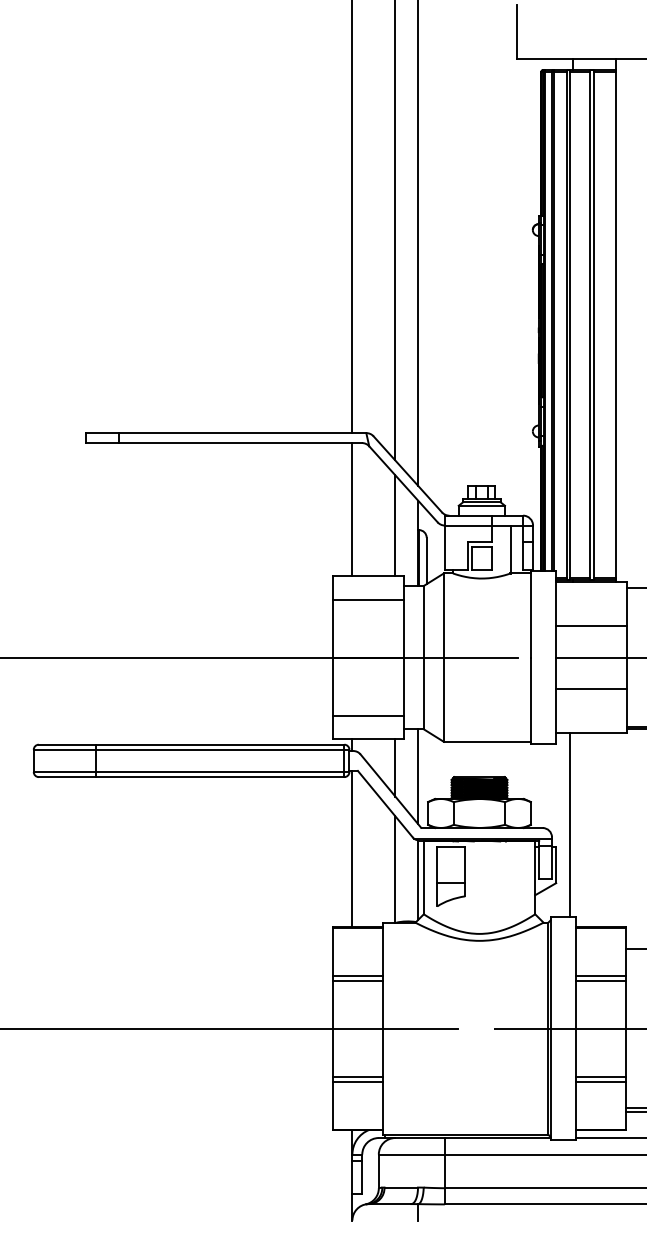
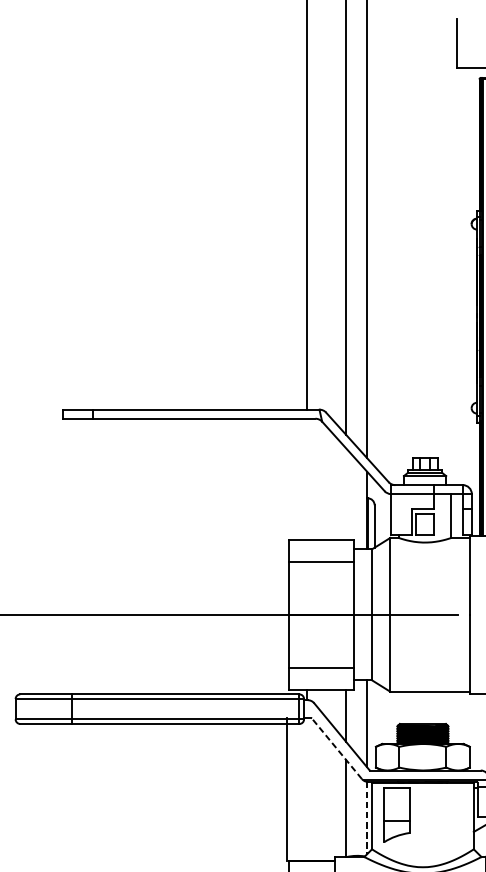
line: (352, 509) -> (306, 479), removed
line: (395, 525) -> (346, 494), removed
line: (385, 804) -> (337, 749), solid -> dashed
line: (352, 848) -> (286, 789), moved
line: (418, 880) -> (367, 818), solid -> dashed

